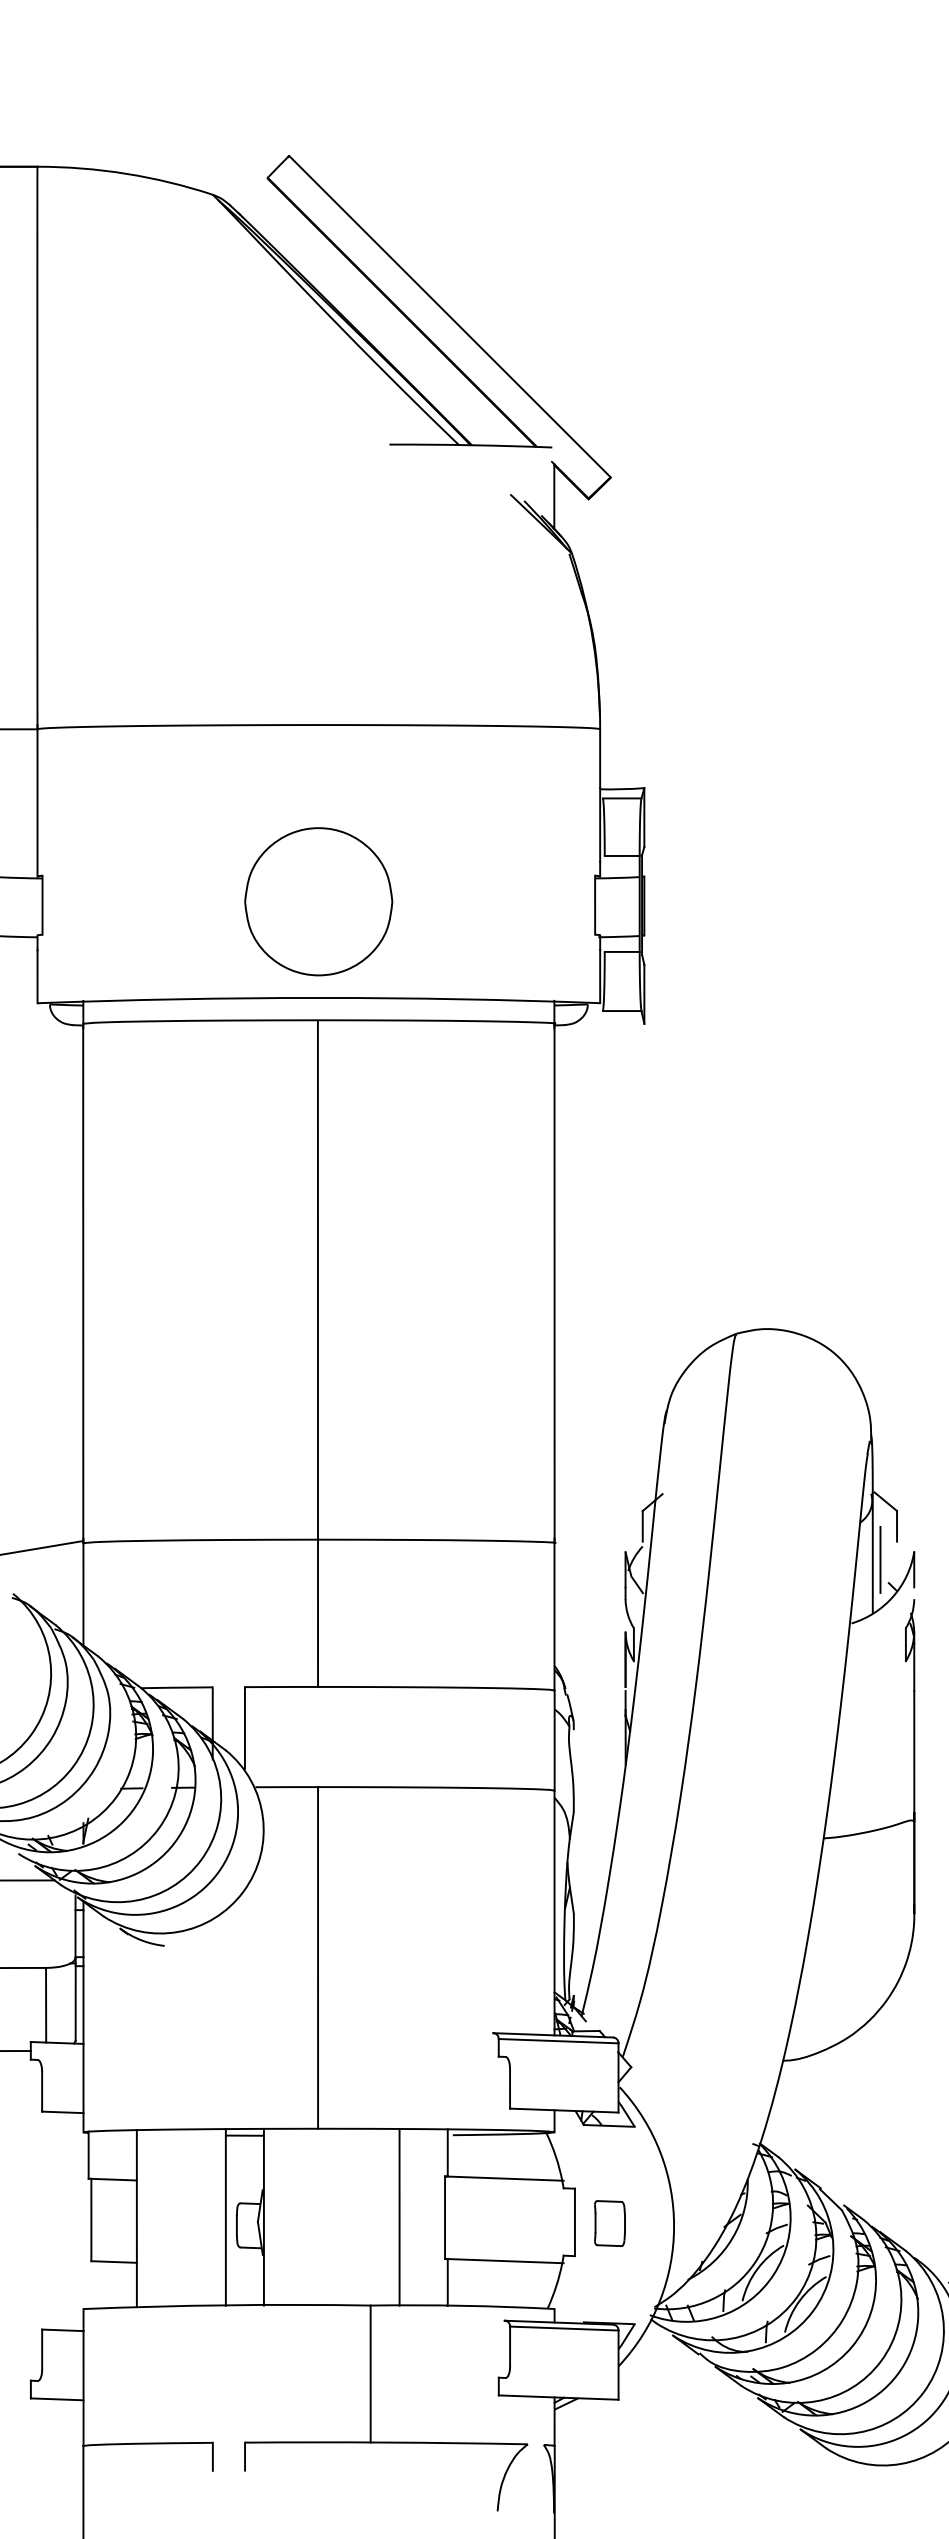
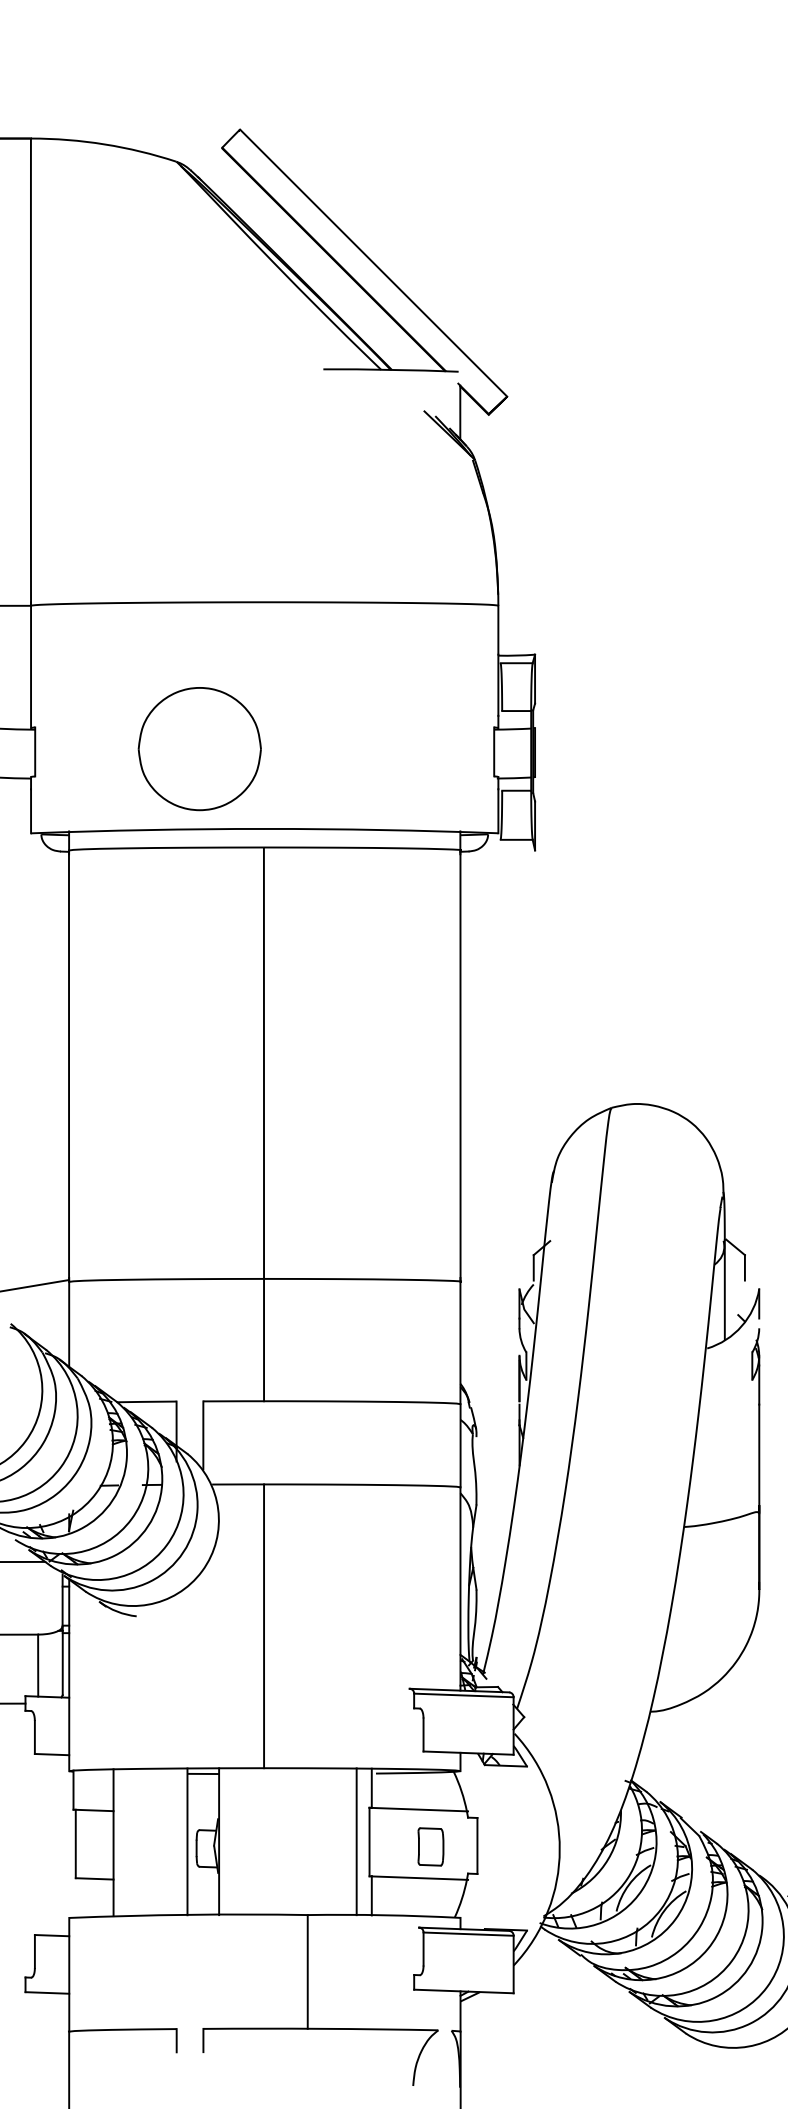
part: (318, 901) -> (199, 748), moved
line: (880, 1559) -> (731, 1295), removed
line: (399, 2216) -> (356, 1841), moved
part: (609, 2223) -> (430, 1846), moved

